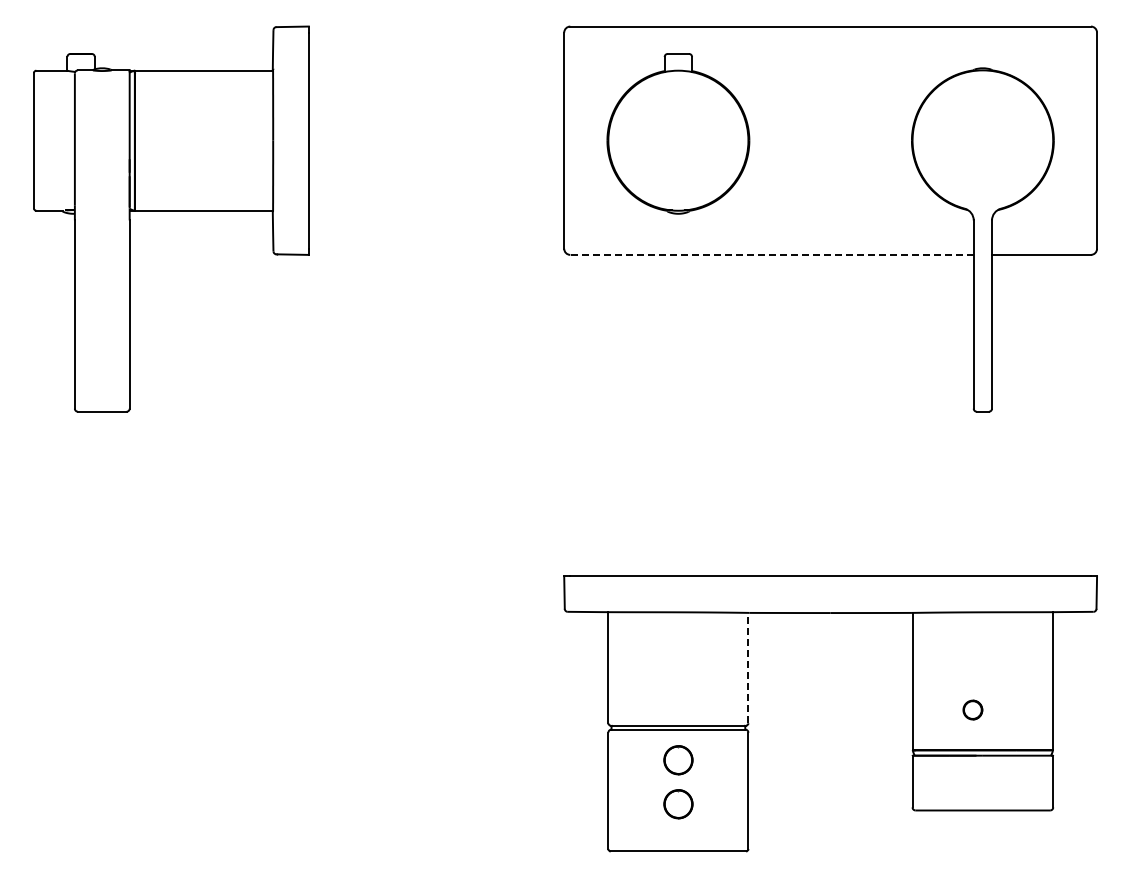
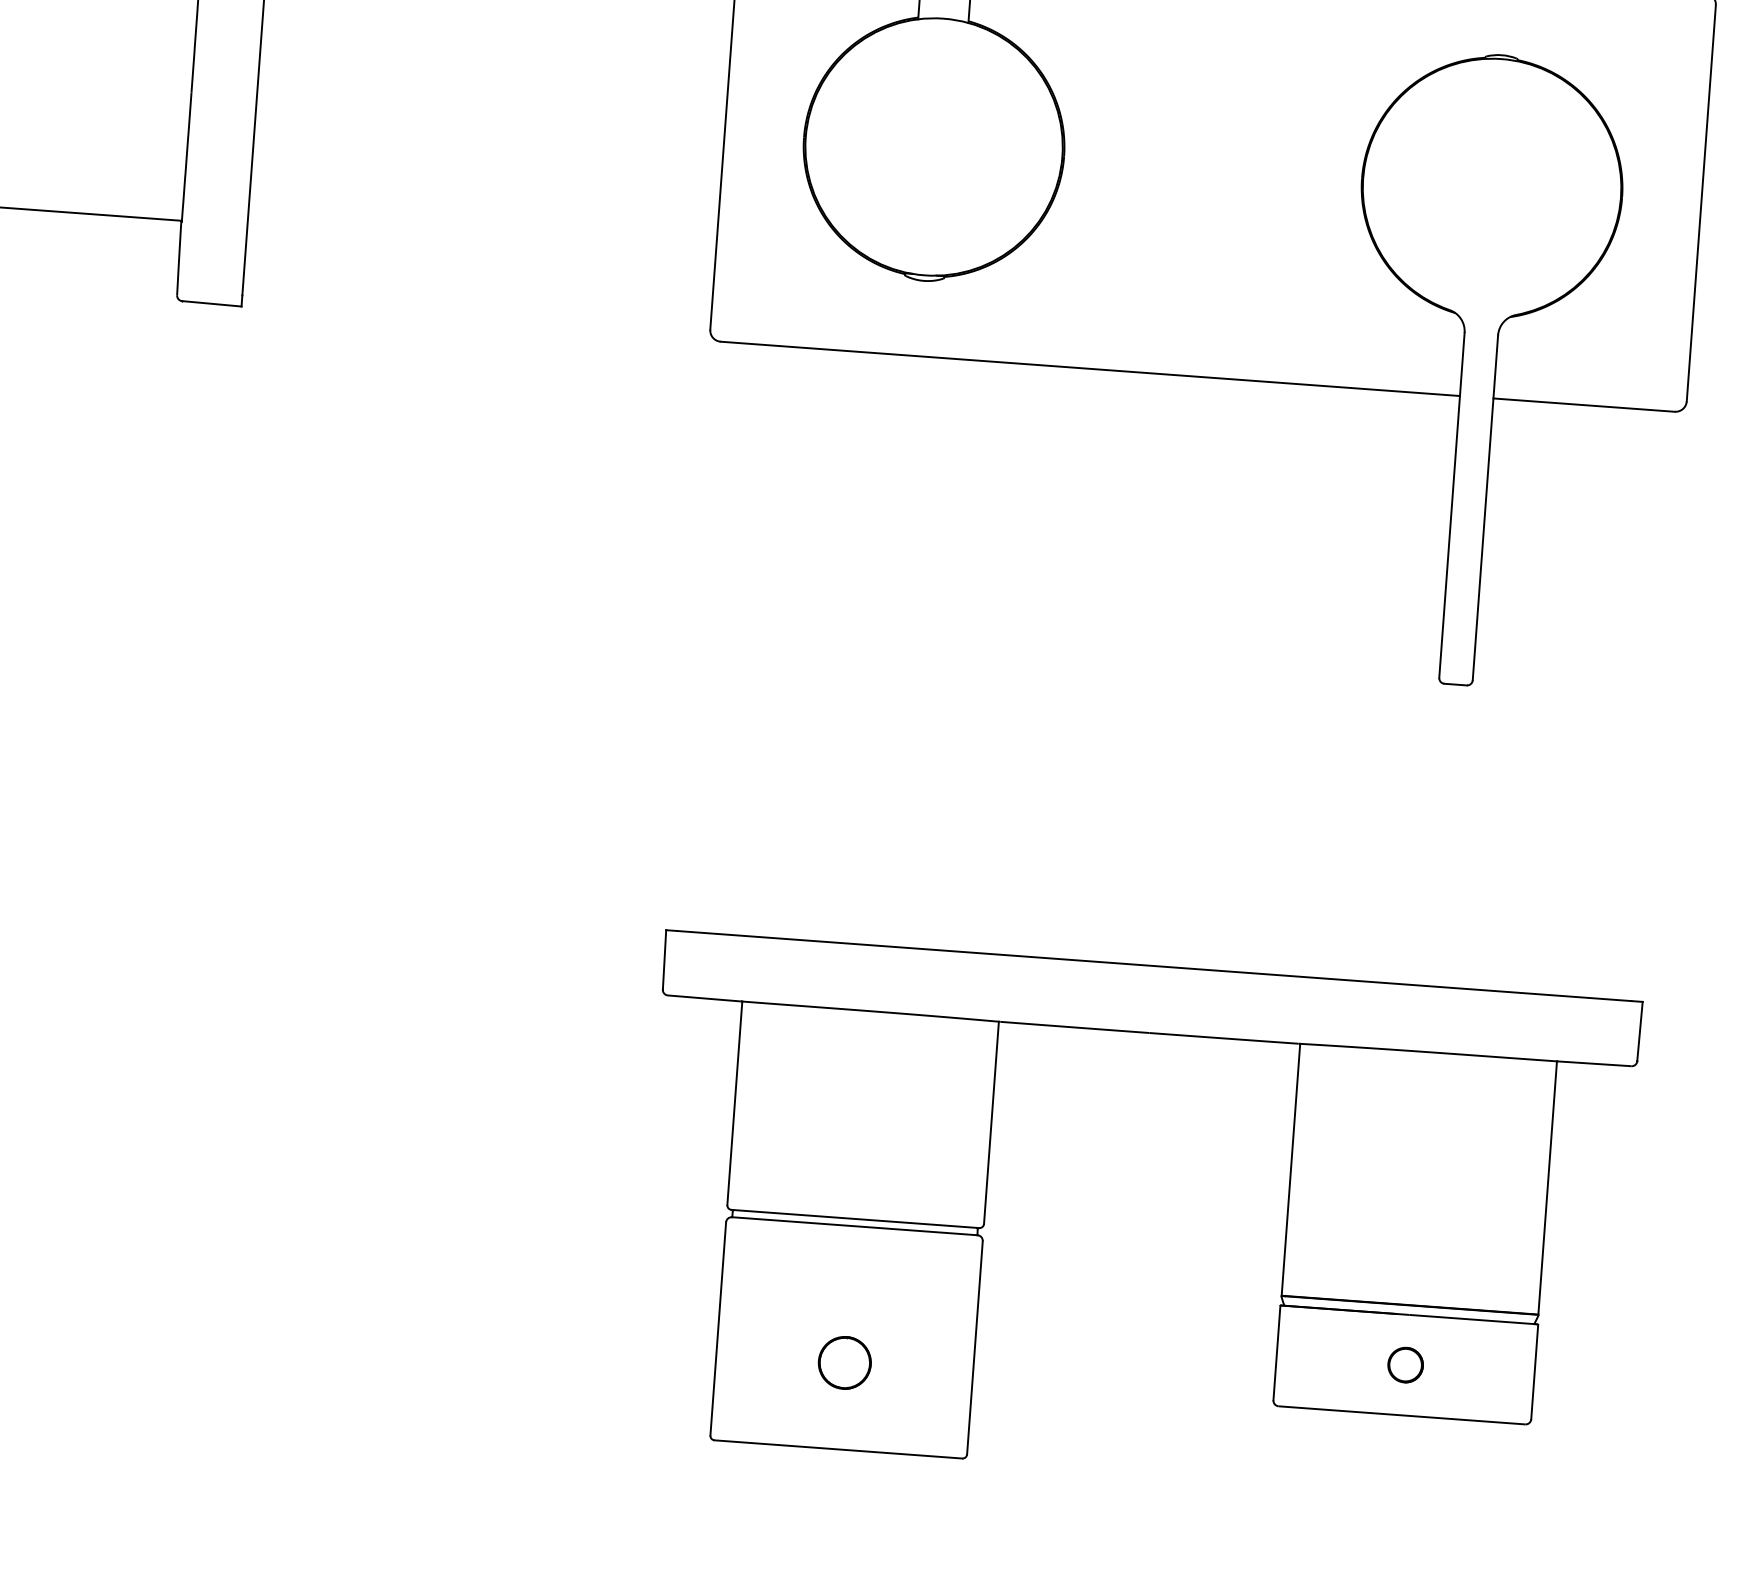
line: (772, 254) -> (1091, 368), dashed -> solid
line: (748, 667) -> (991, 1121), dashed -> solid
part: (972, 709) -> (1405, 1364), moved
part: (678, 760) -> (850, 1282), removed

